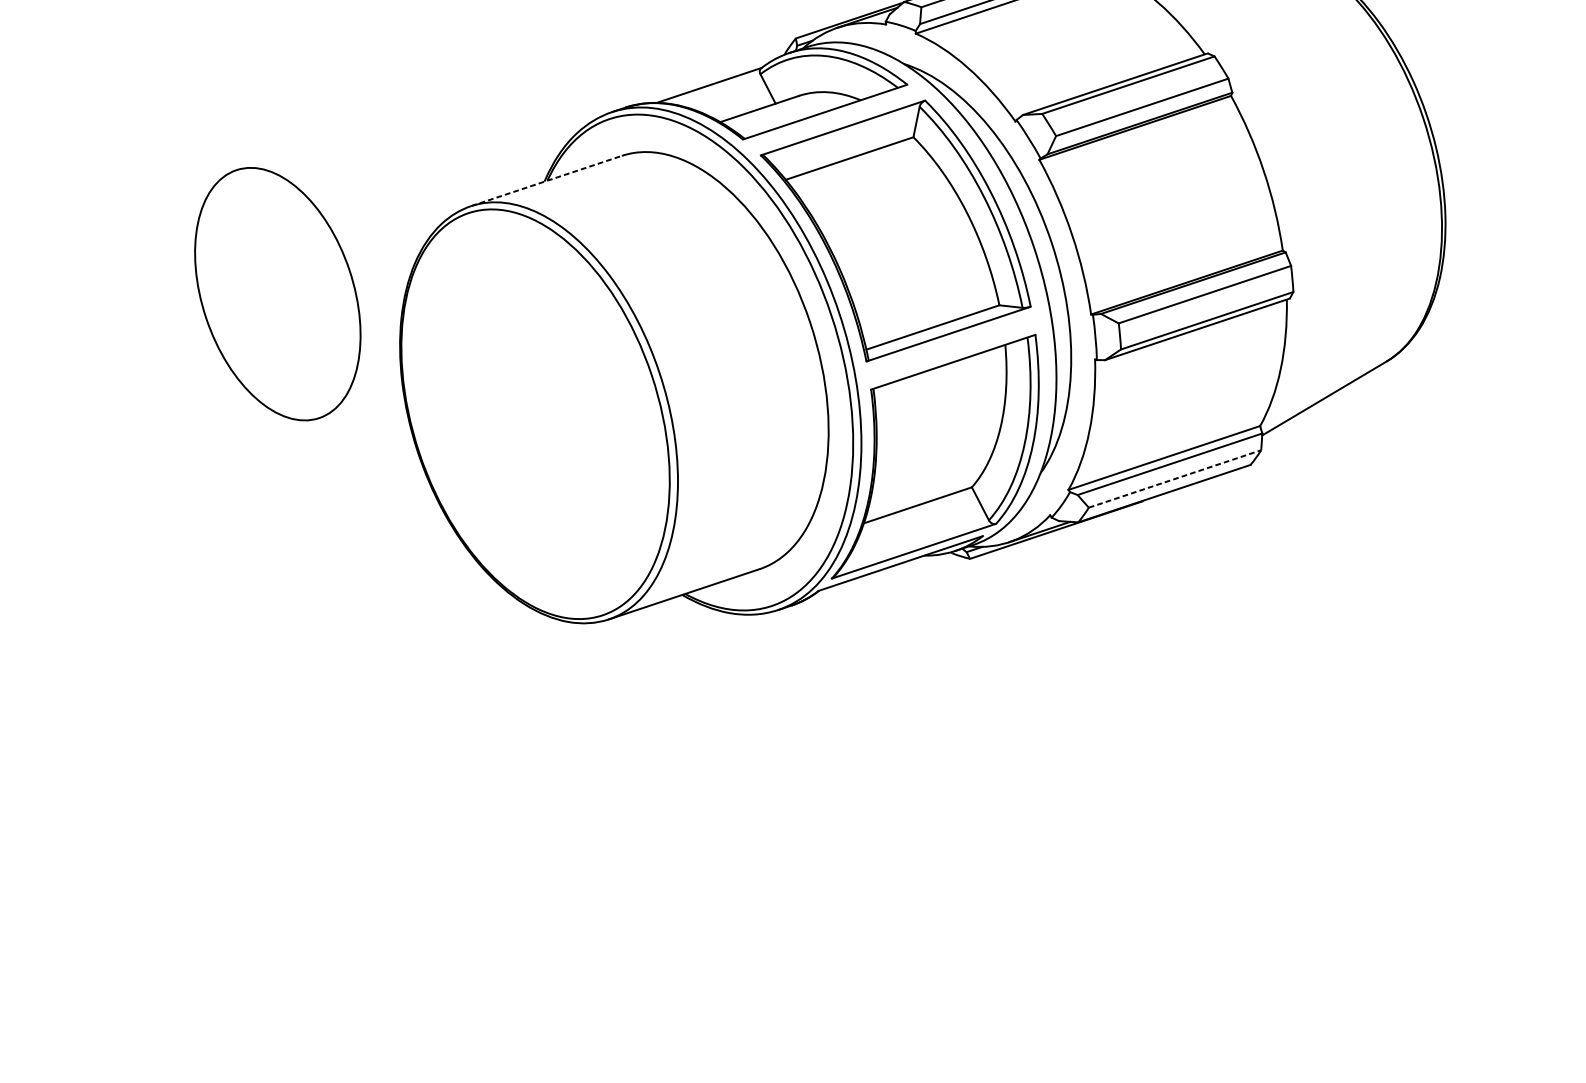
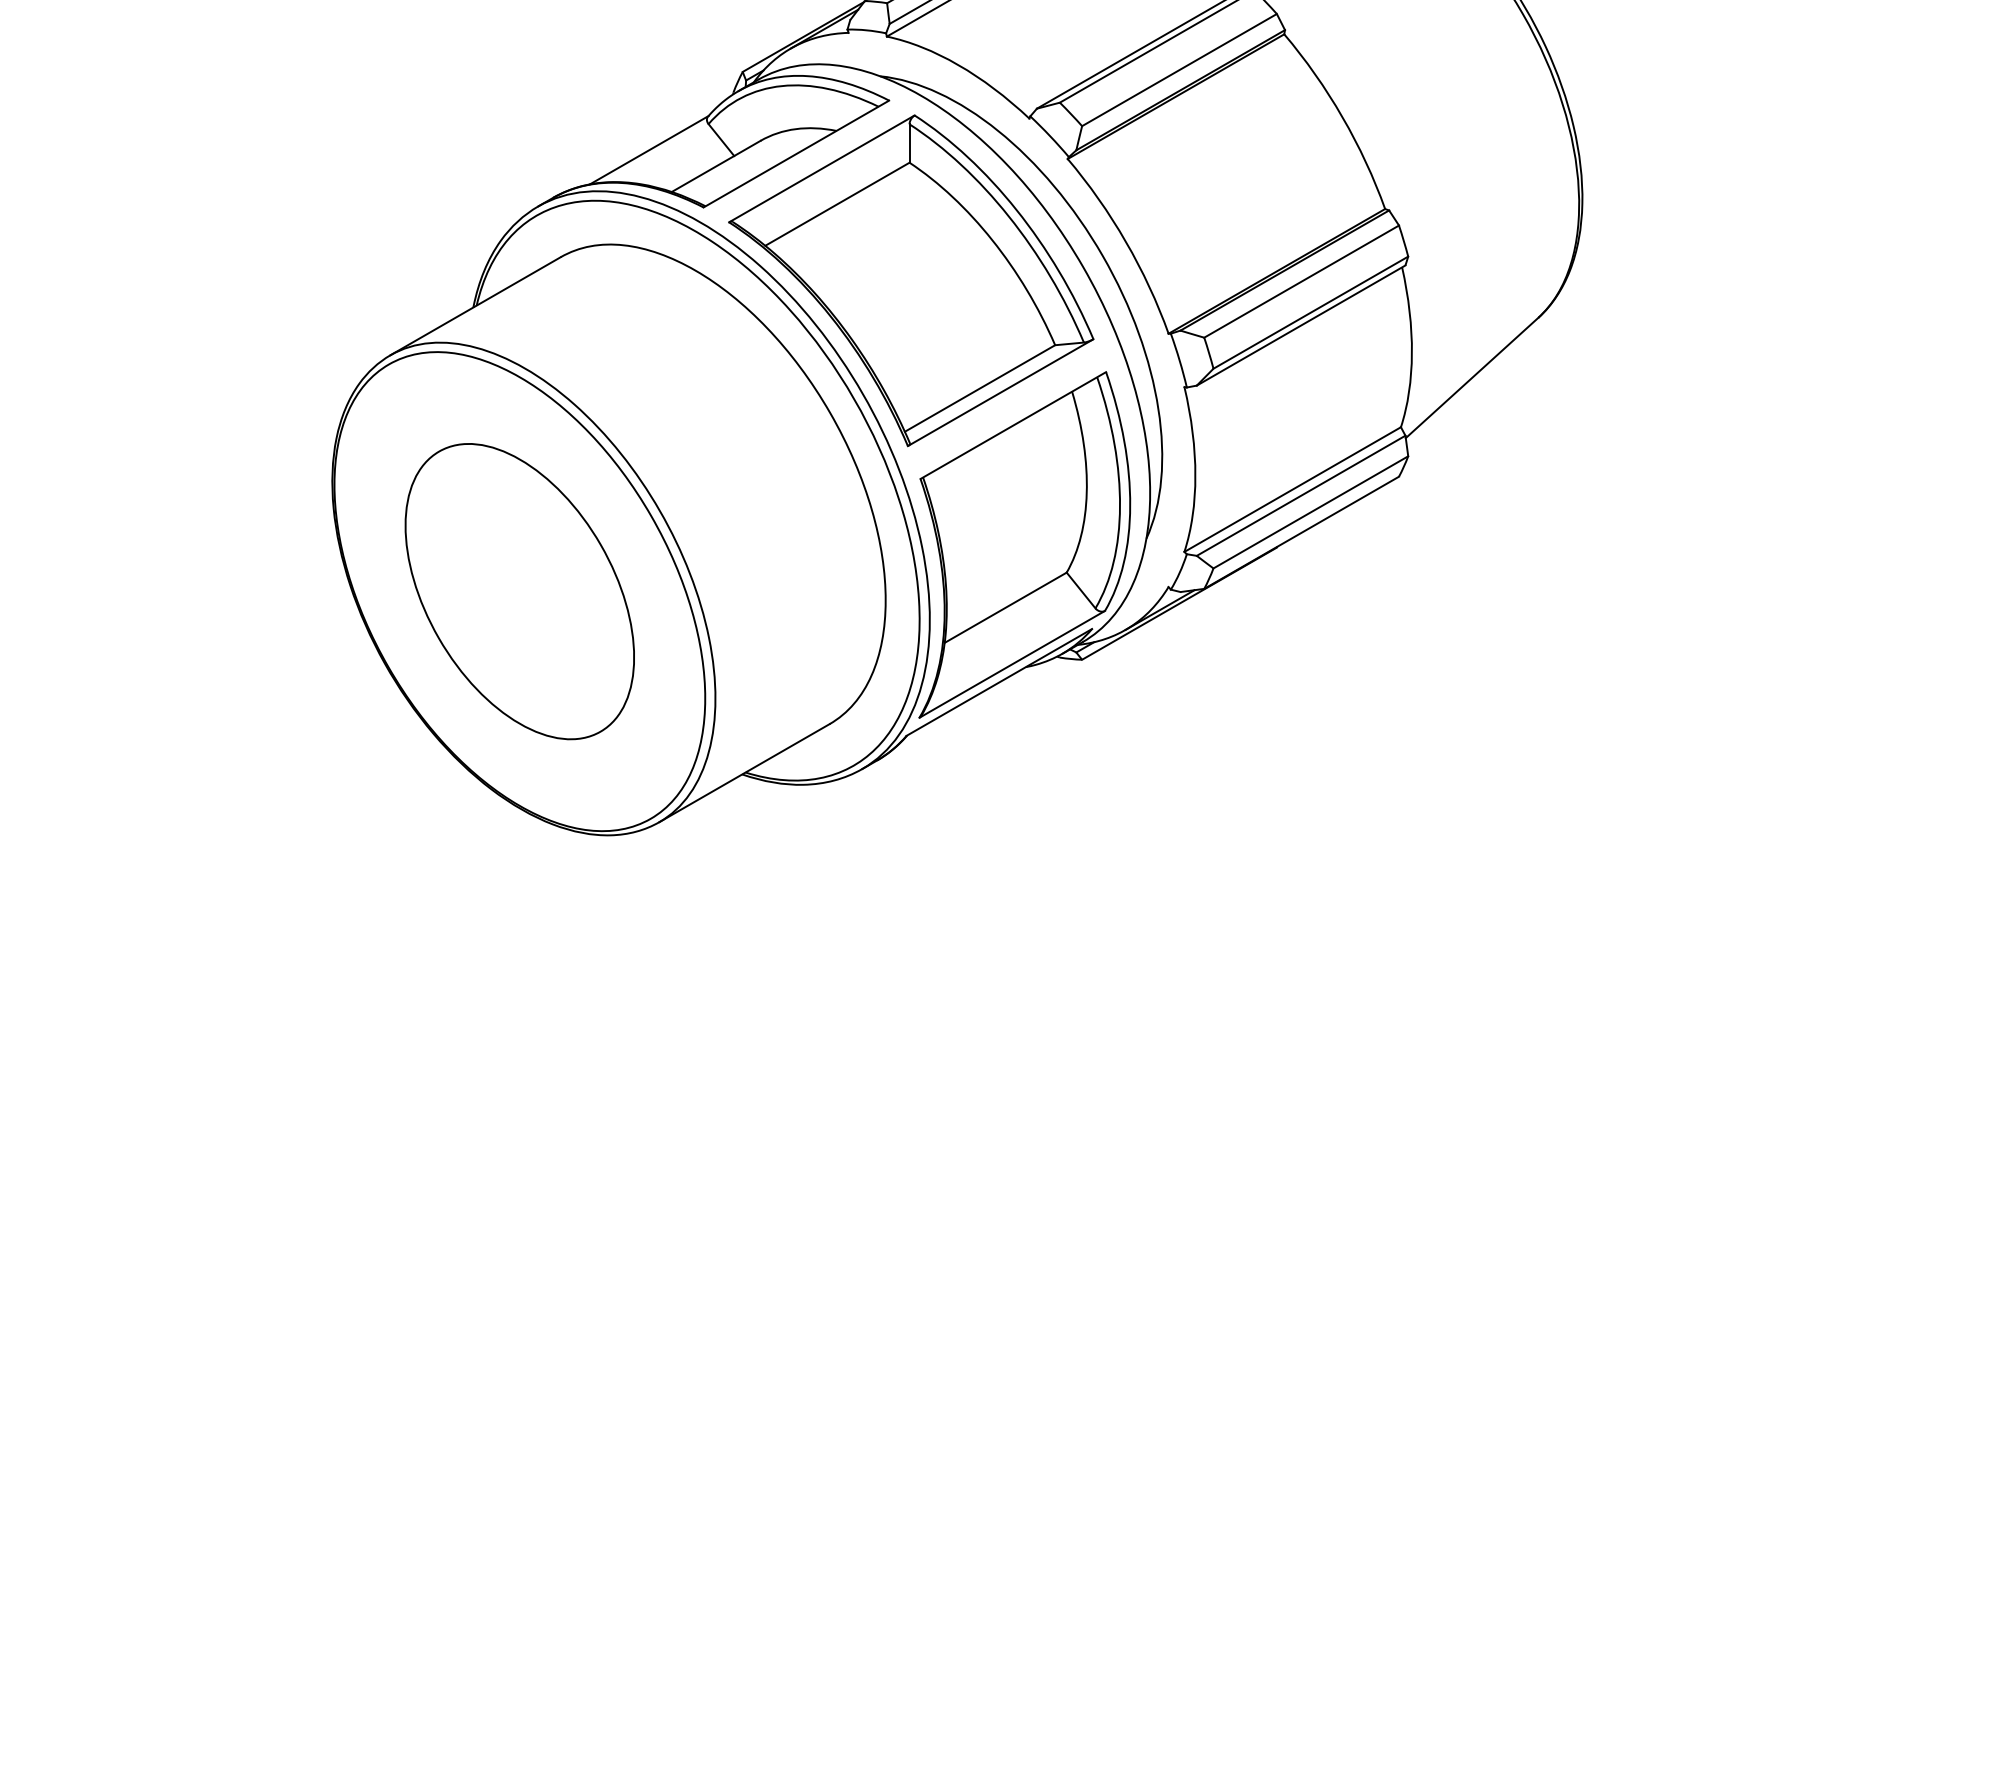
line: (547, 180) -> (476, 305), dashed -> solid
part: (277, 294) -> (519, 591), moved
line: (1175, 479) -> (1311, 512), dashed -> solid

